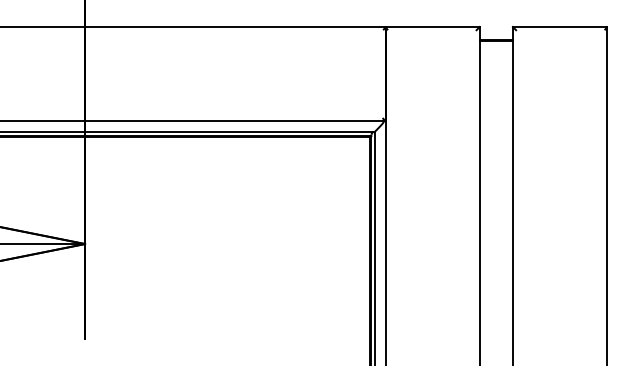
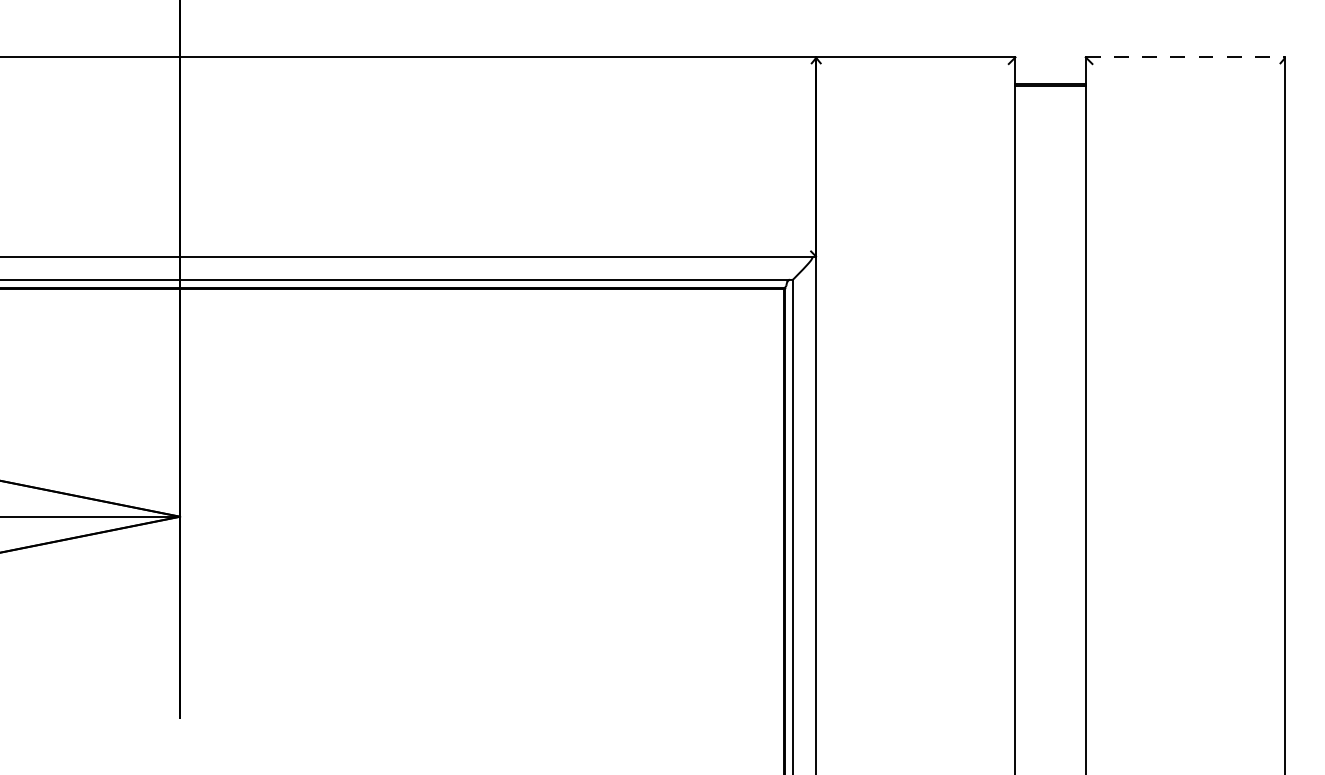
line: (560, 27) -> (1186, 58), solid -> dashed

